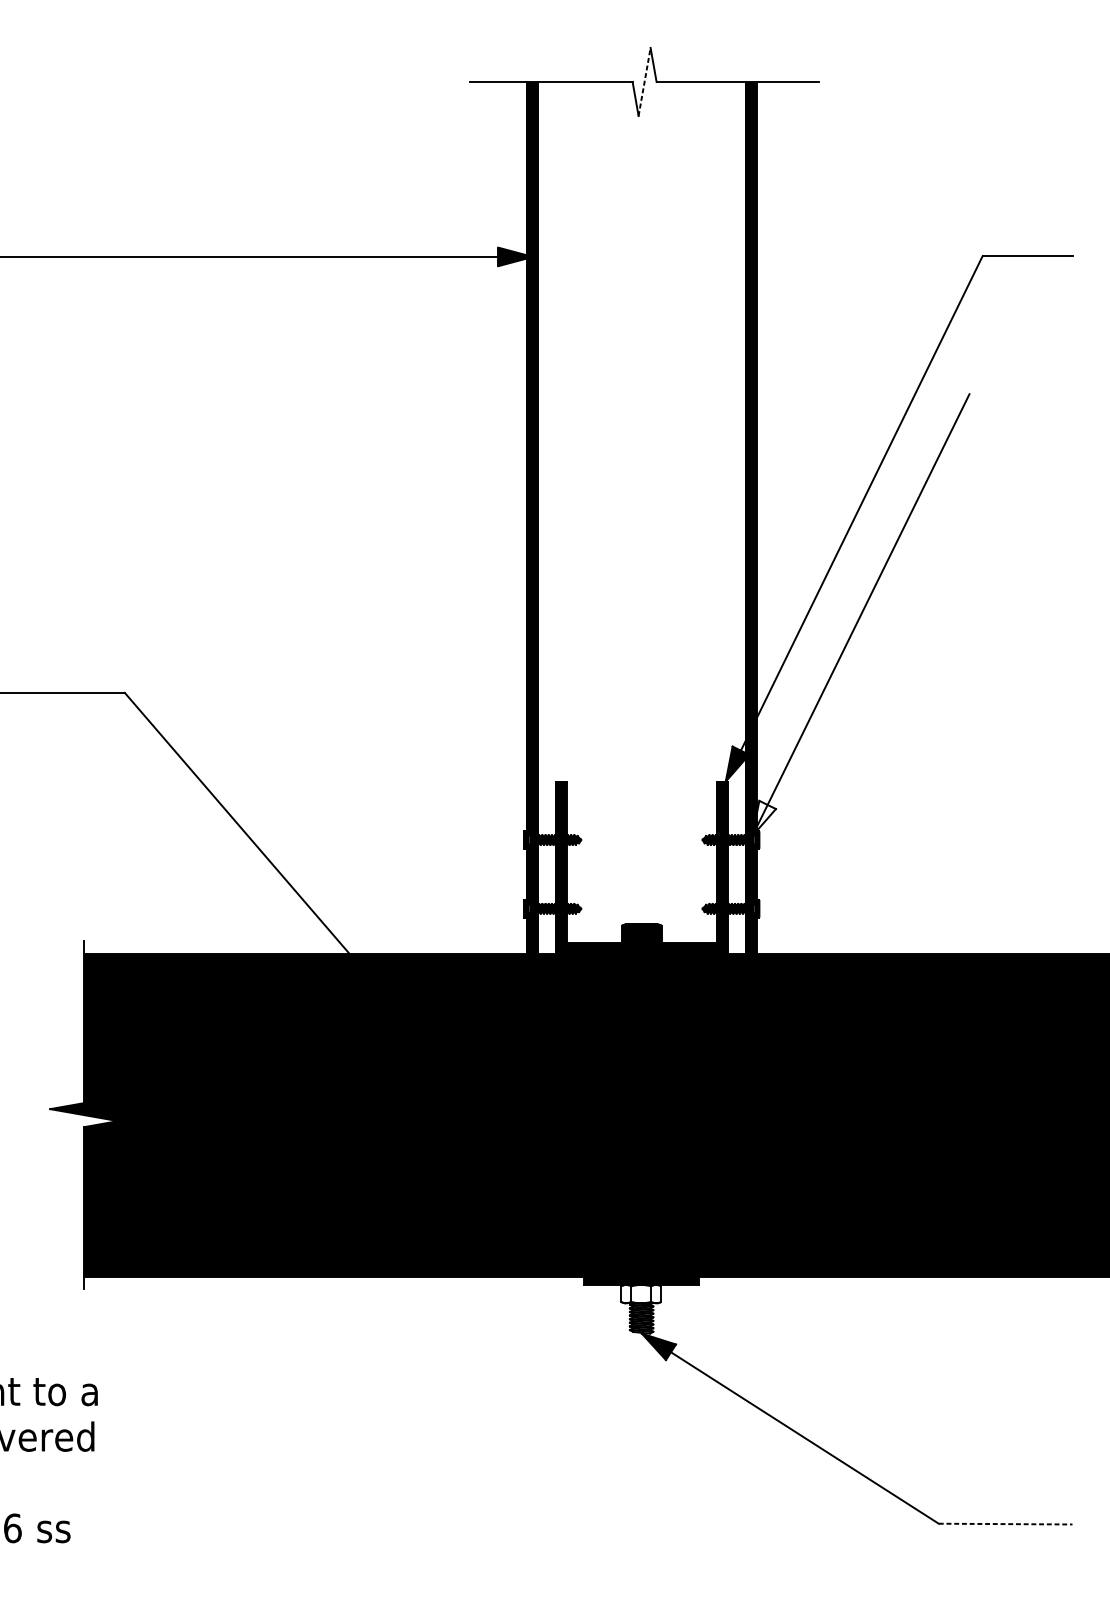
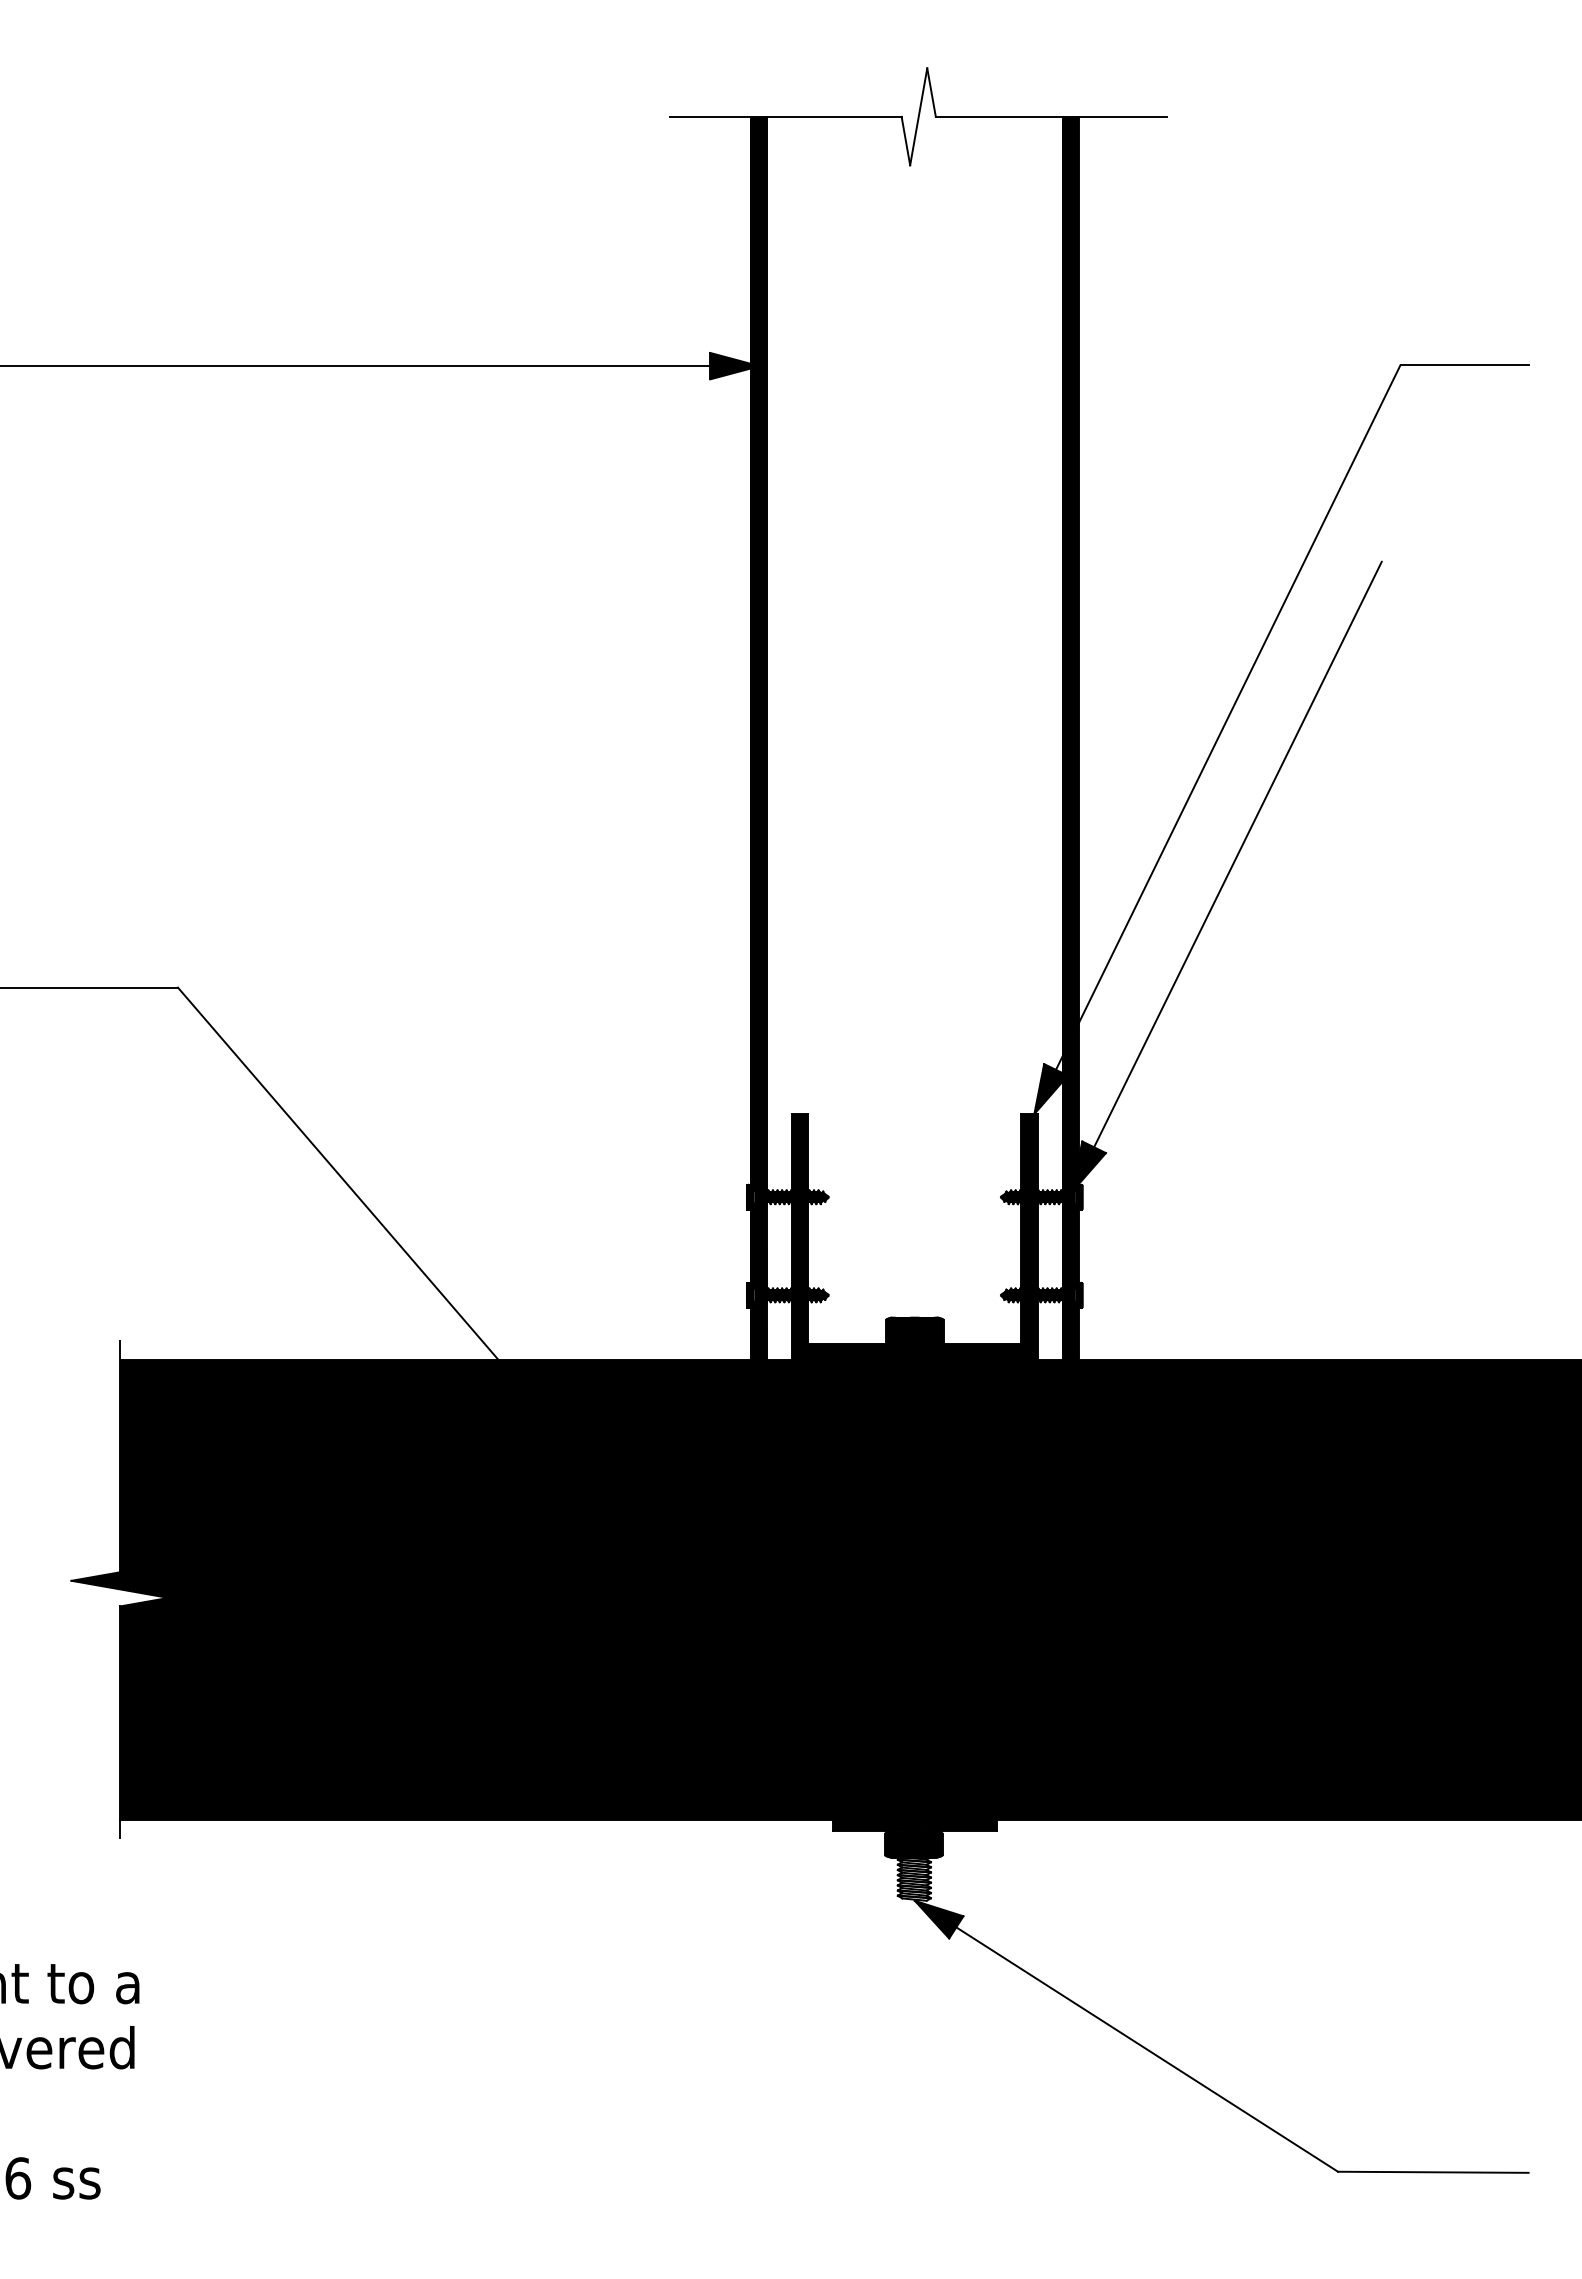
line: (644, 81) -> (918, 116), dashed -> solid
fill: (763, 818) -> (1088, 1166), added
fill: (640, 1294) -> (913, 1844), added
line: (1005, 1524) -> (1433, 2172), dashed -> solid

